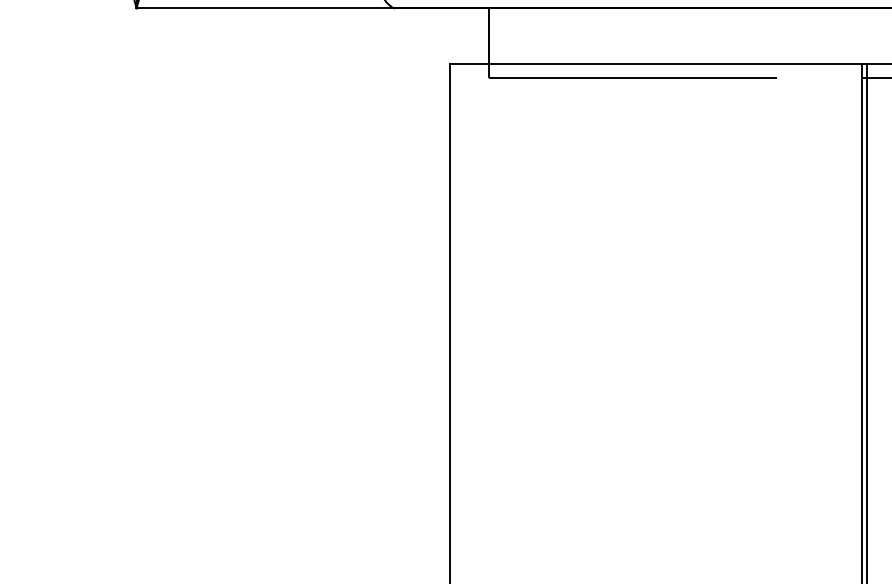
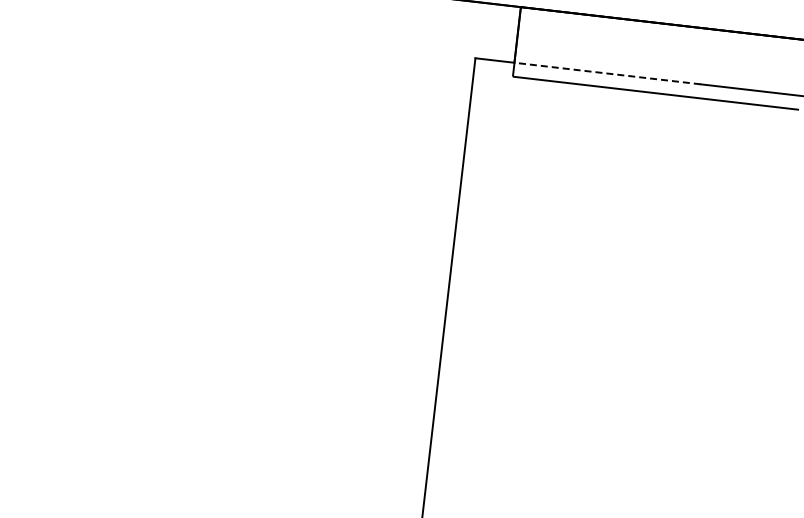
line: (582, 64) -> (607, 73), solid -> dashed

